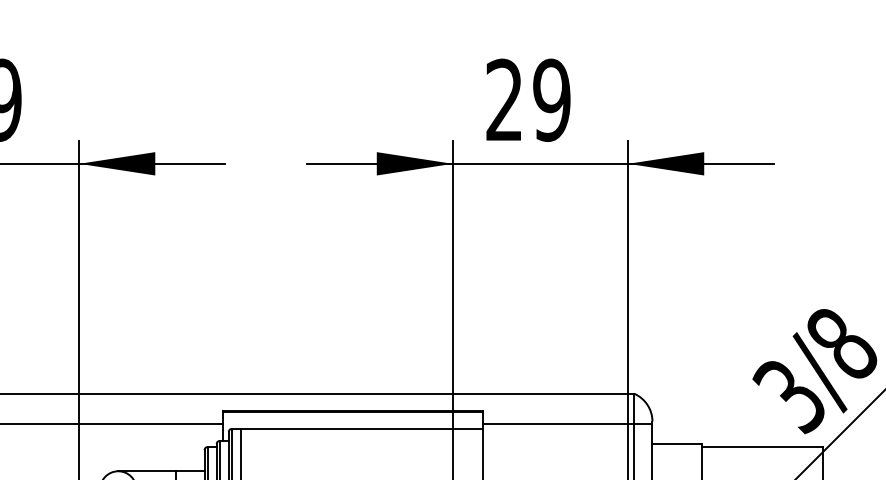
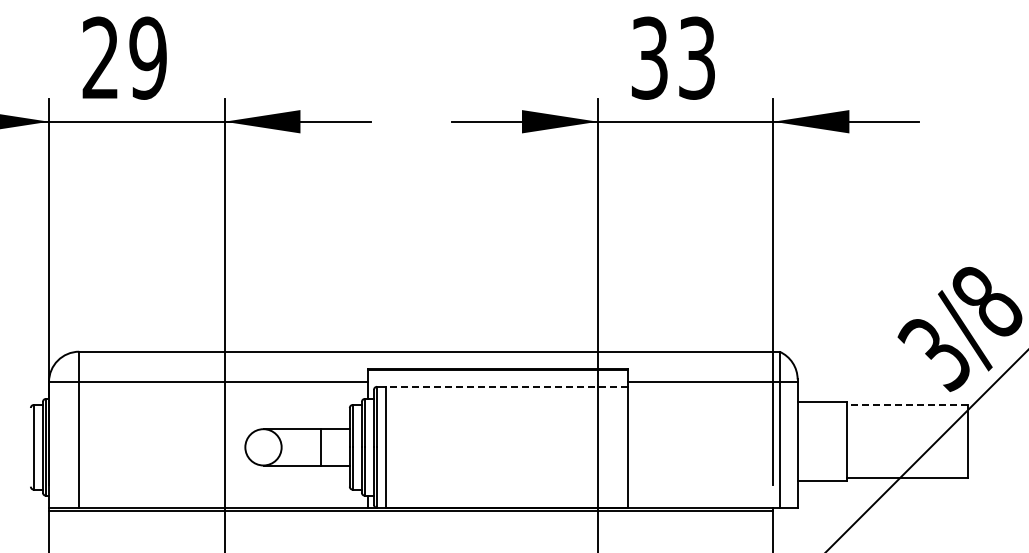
text: (528, 99) -> (673, 57), 29 -> 33
line: (361, 428) -> (506, 386), solid -> dashed
line: (762, 446) -> (907, 404), solid -> dashed

